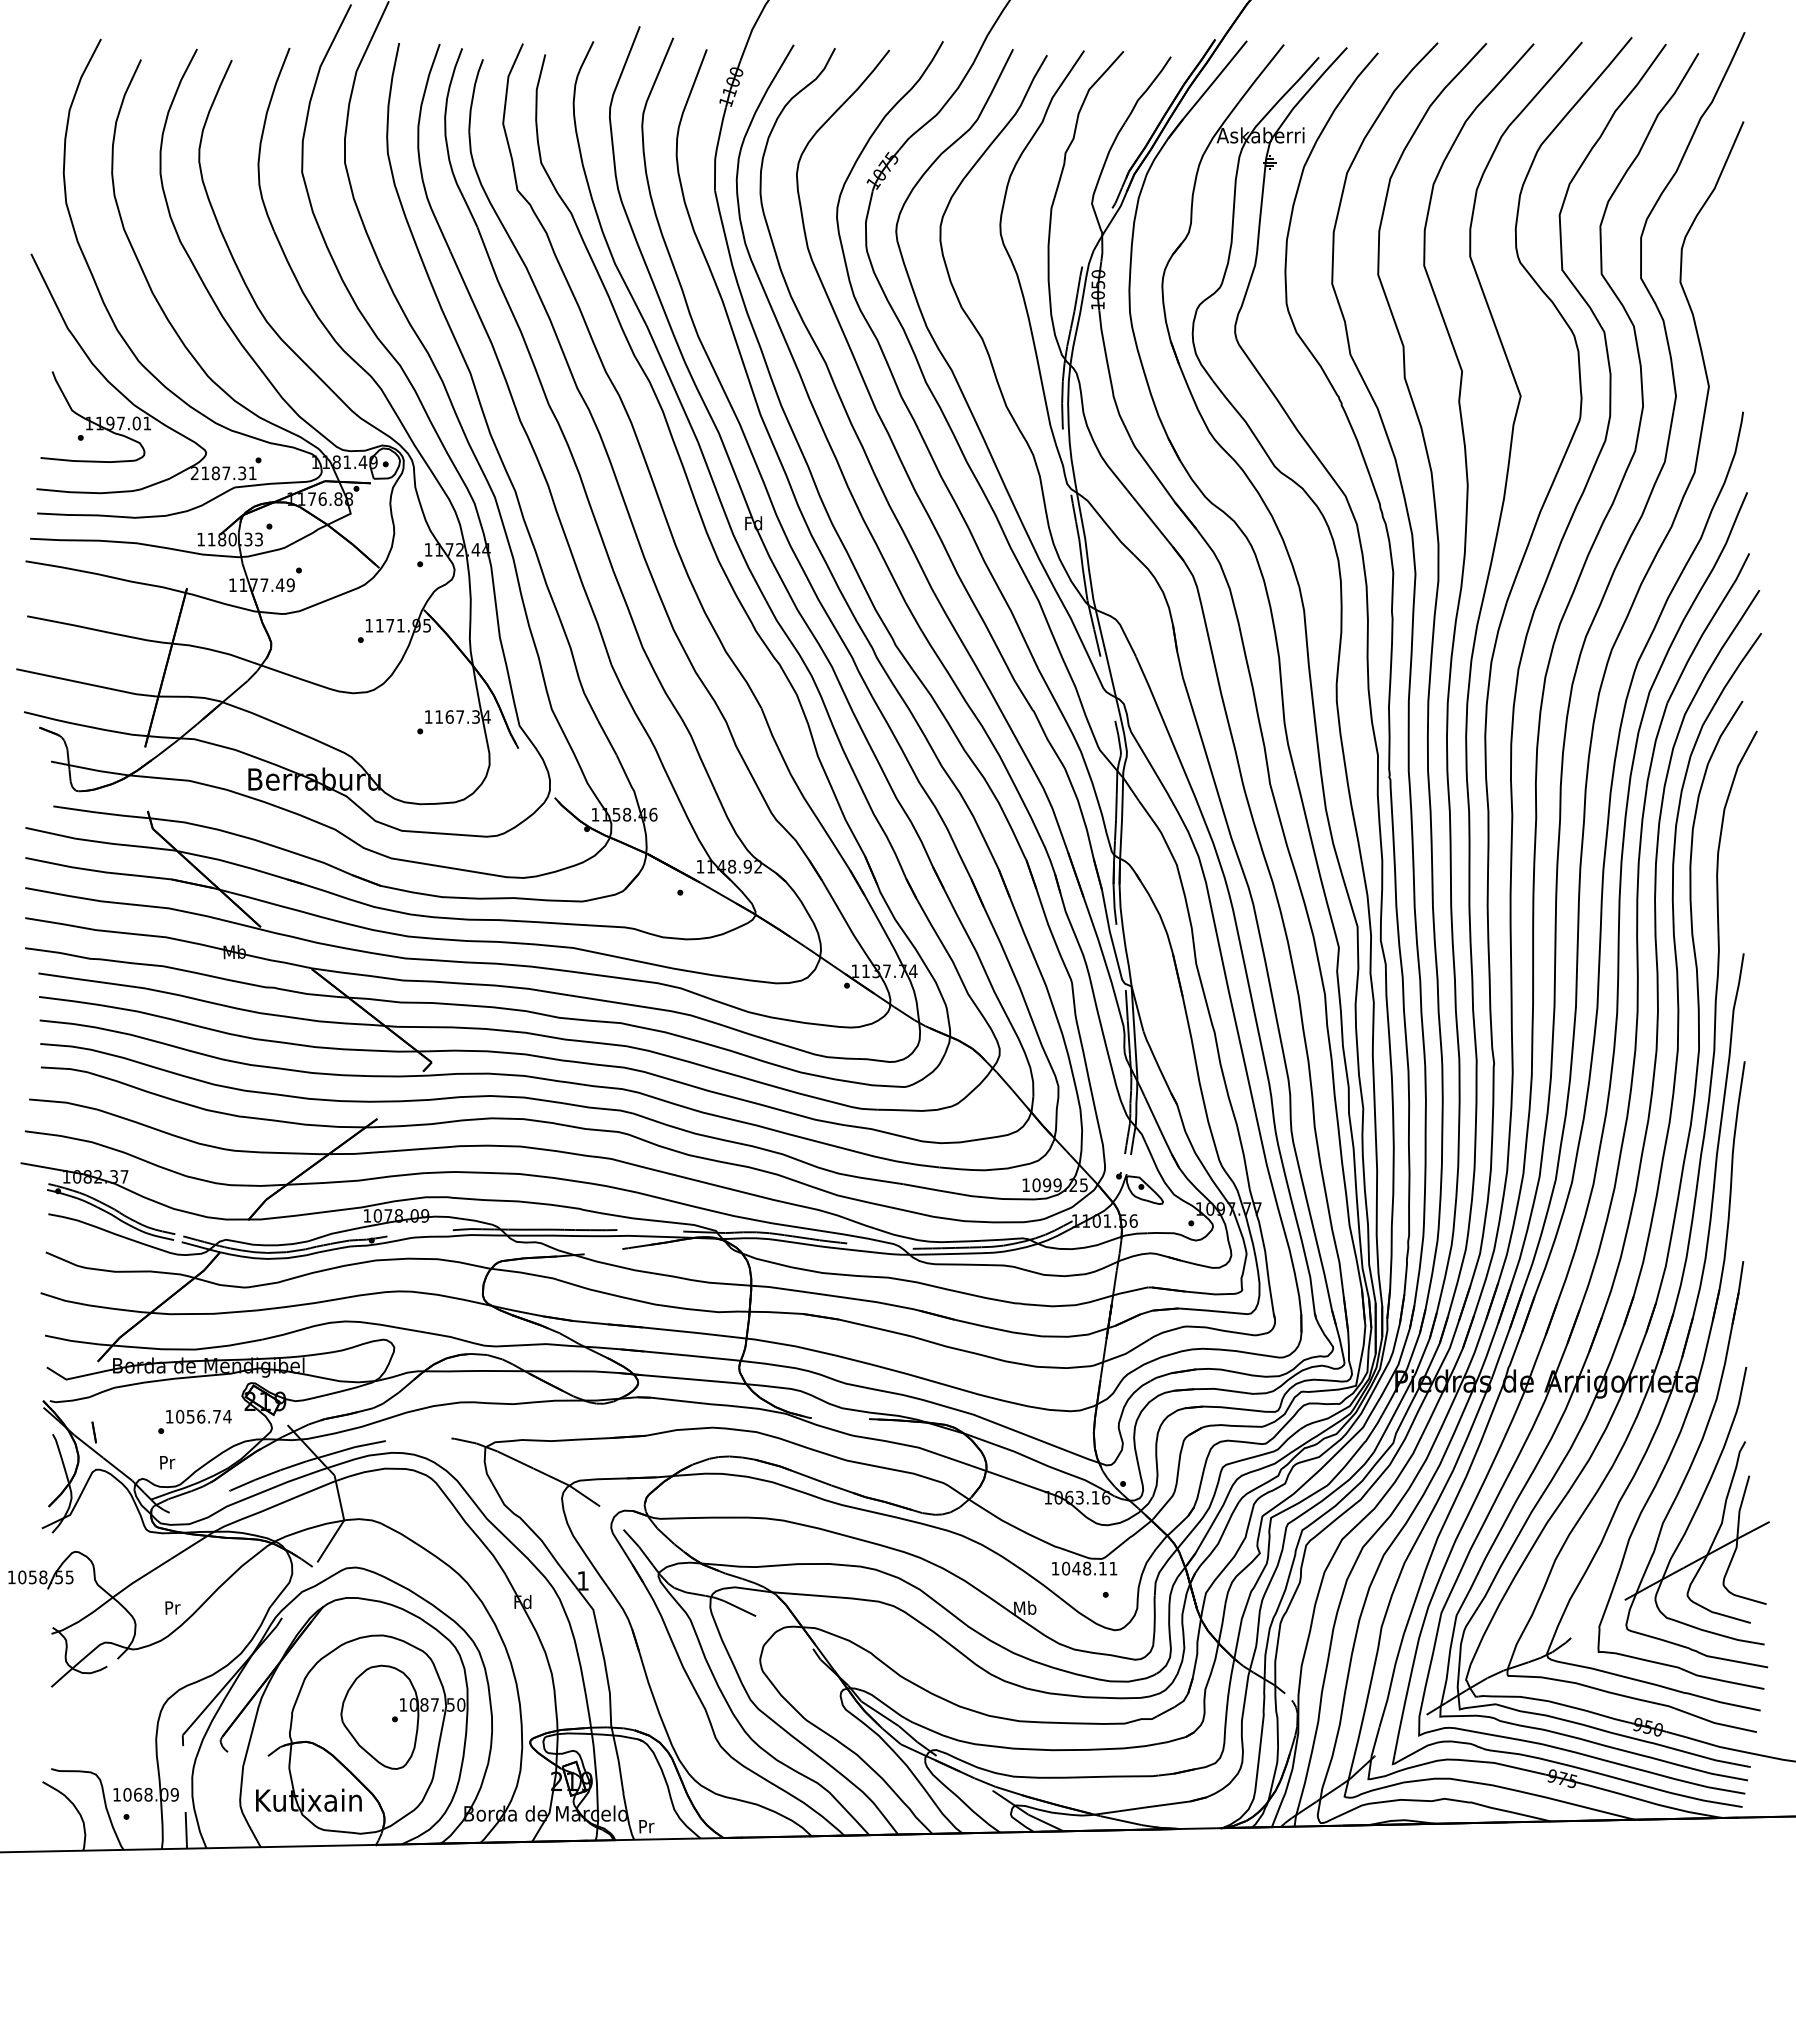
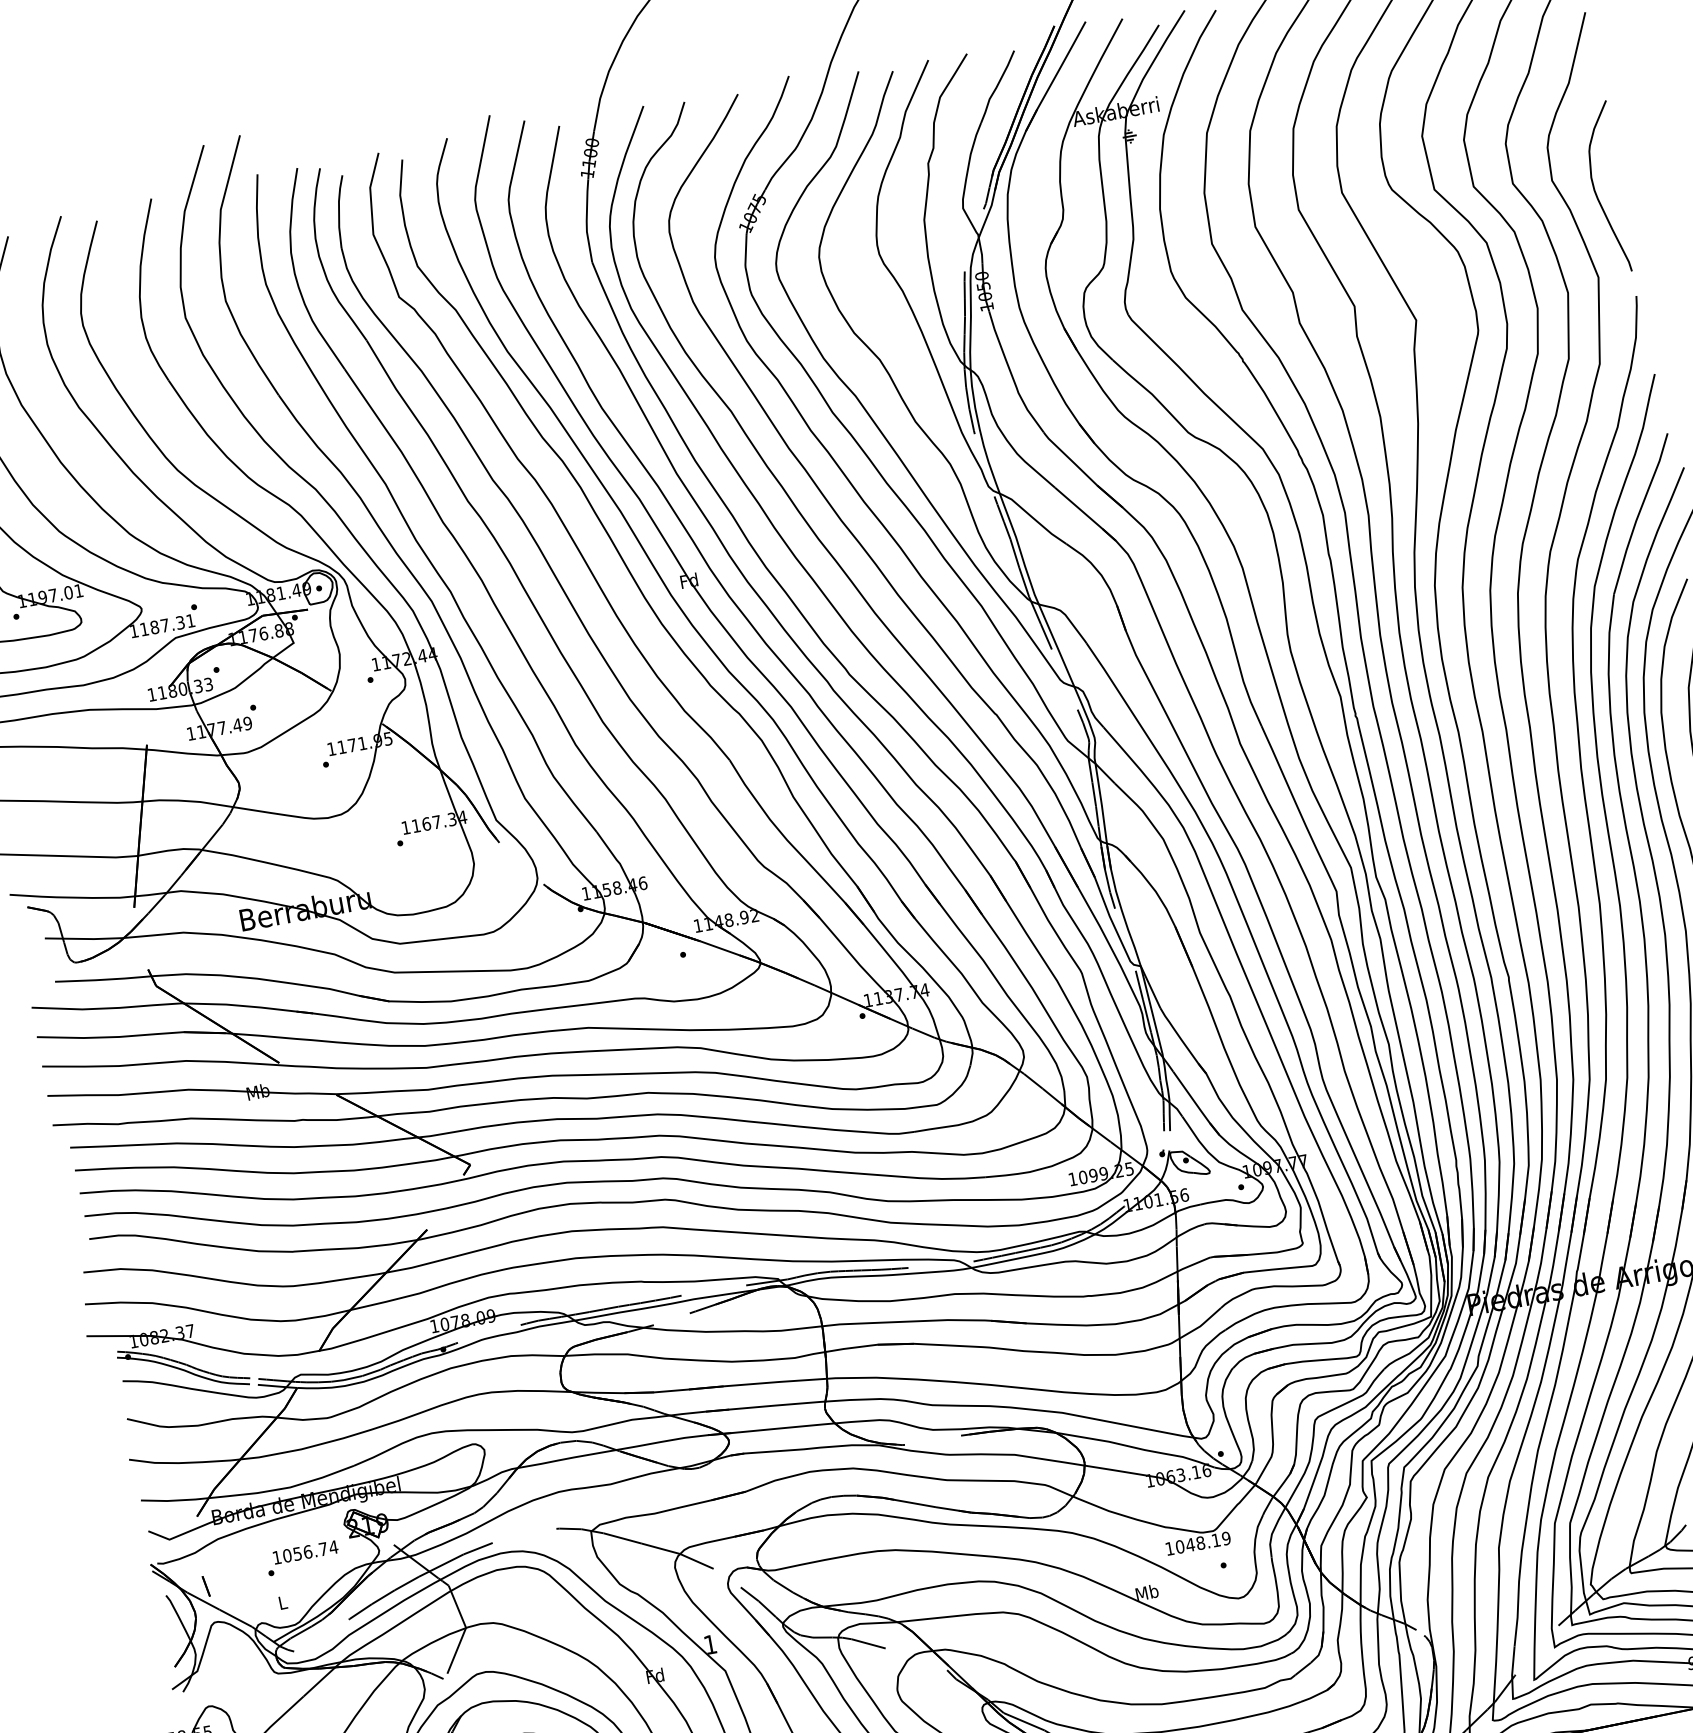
curve: (1722, 302) -> (1596, 192), added
text: (194, 472) -> (133, 630), 2187.31 -> 1187.31
text: (167, 1462) -> (283, 1602), Pr -> L
text: (1113, 1568) -> (1226, 1538), 1048.11 -> 1048.19

